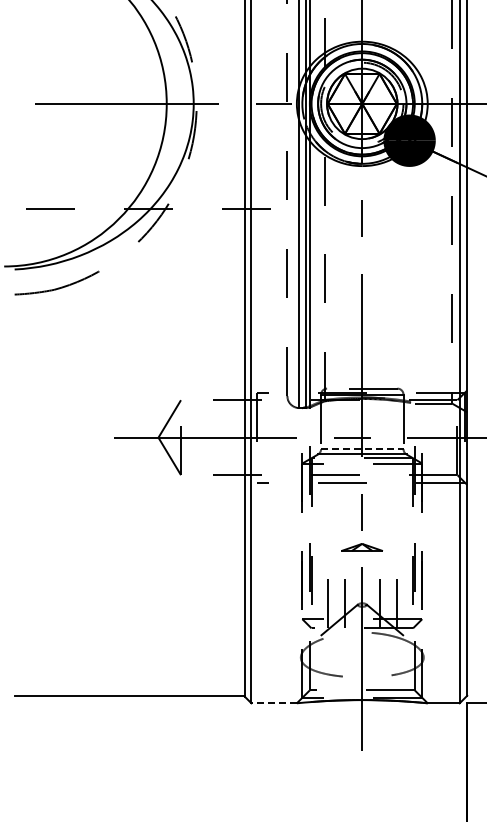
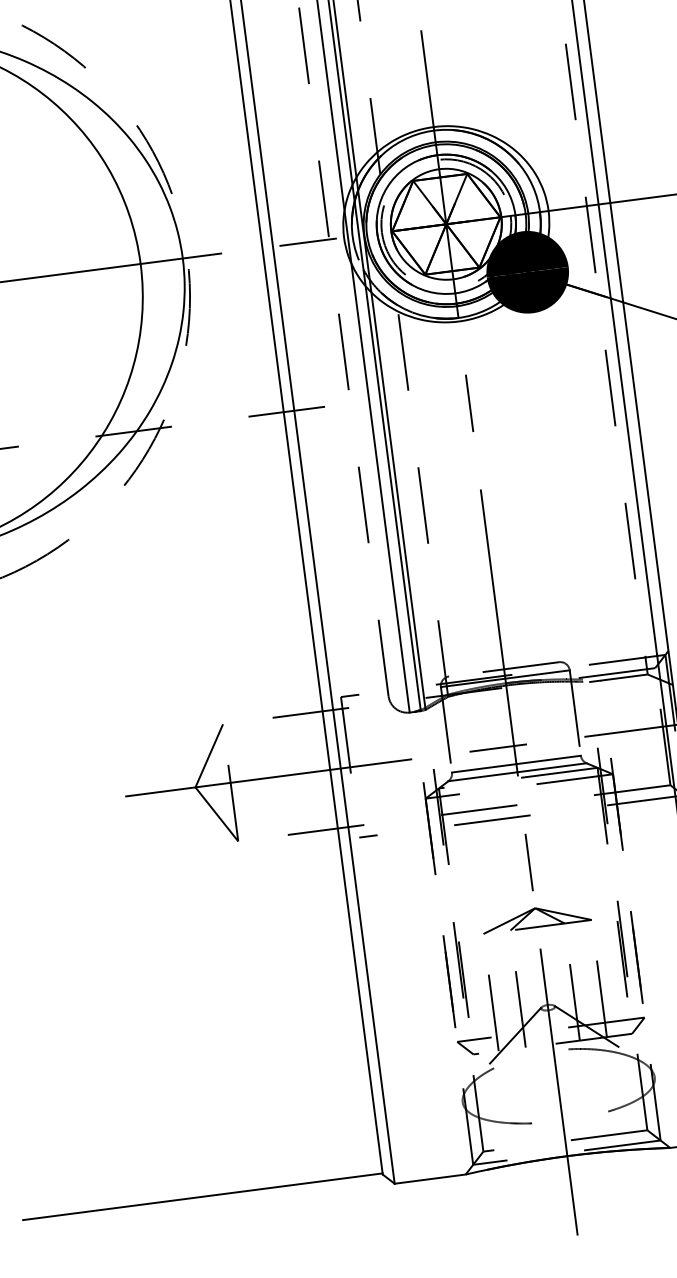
line: (362, 449) -> (516, 764), dashed -> solid
part: (361, 547) -> (535, 917), size x1.67
line: (274, 703) -> (430, 1179), dashed -> solid

